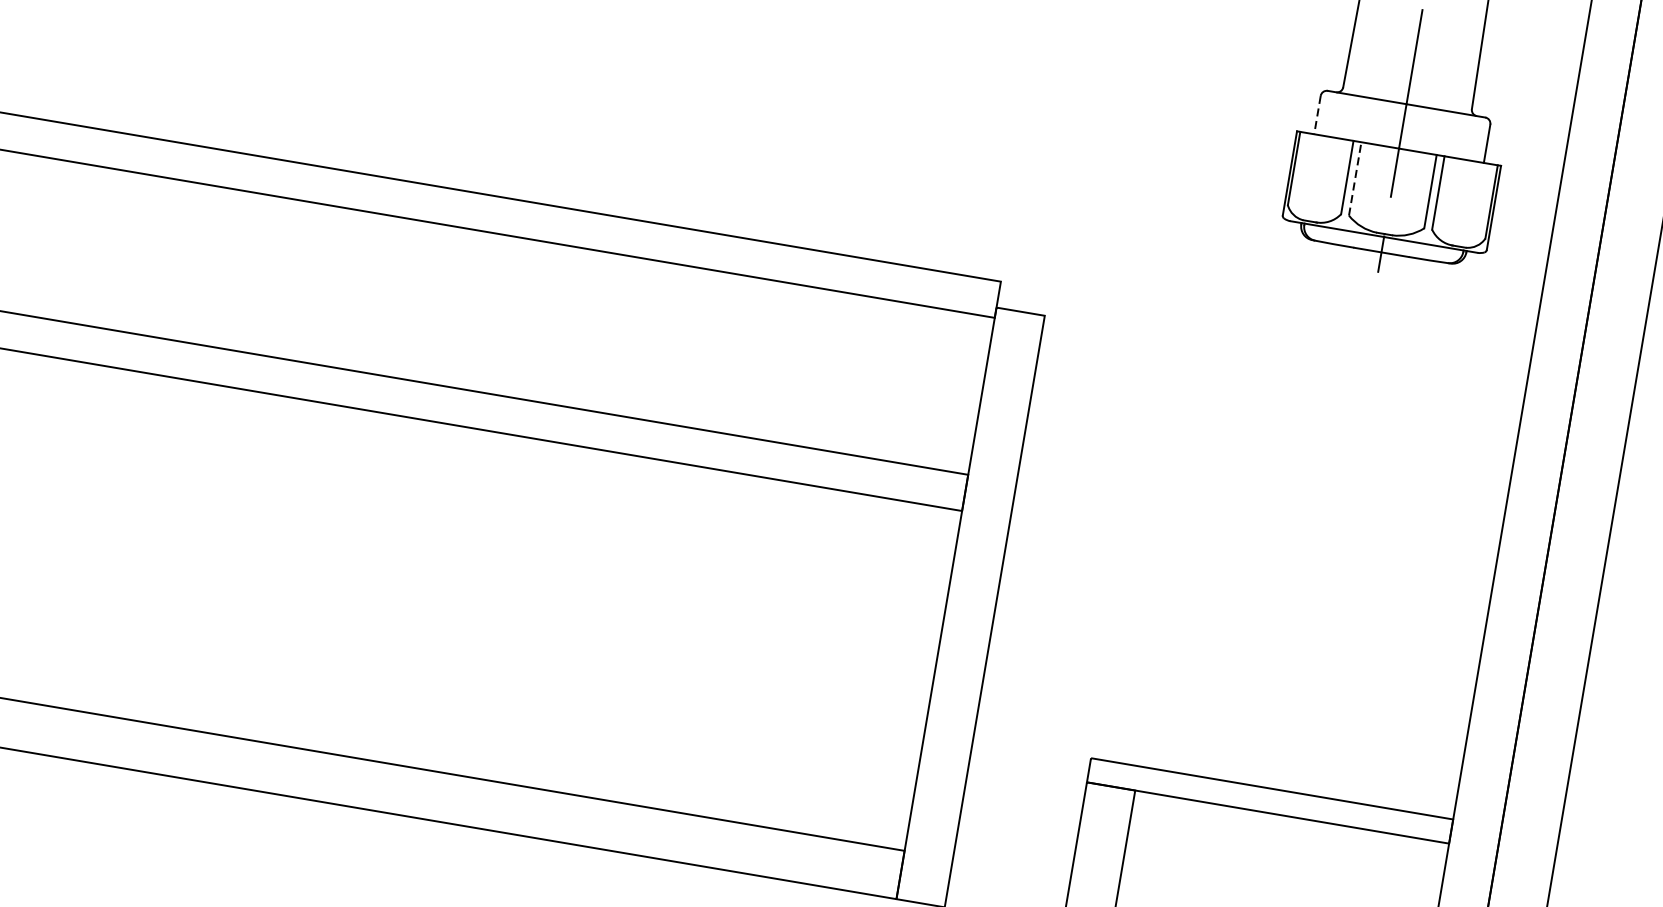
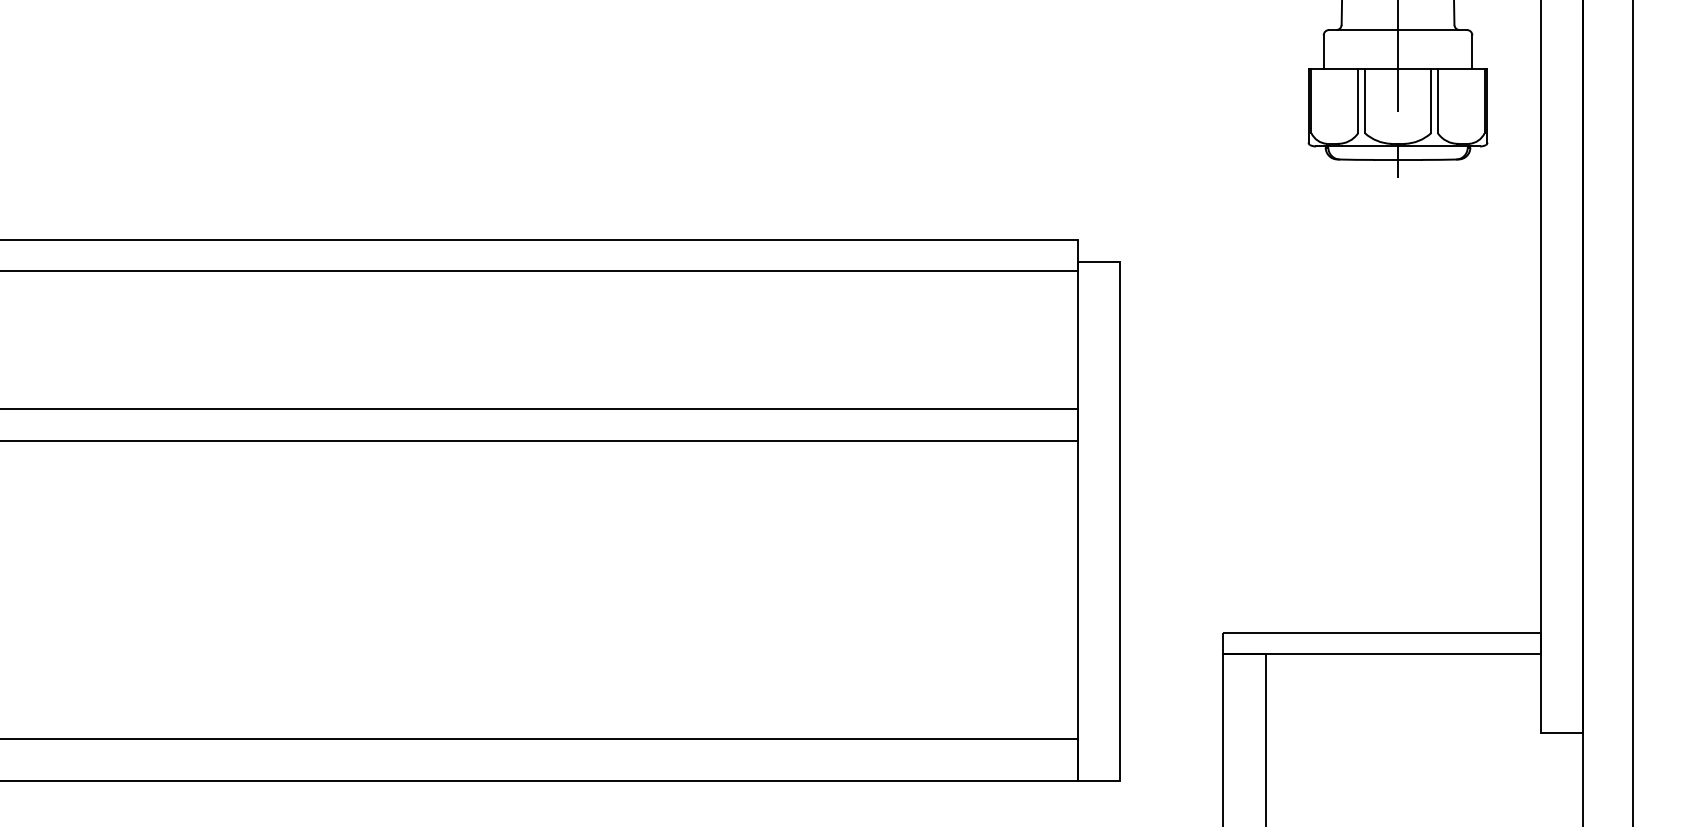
line: (1317, 115) -> (1323, 52), dashed -> solid
line: (1355, 178) -> (1365, 100), dashed -> solid

